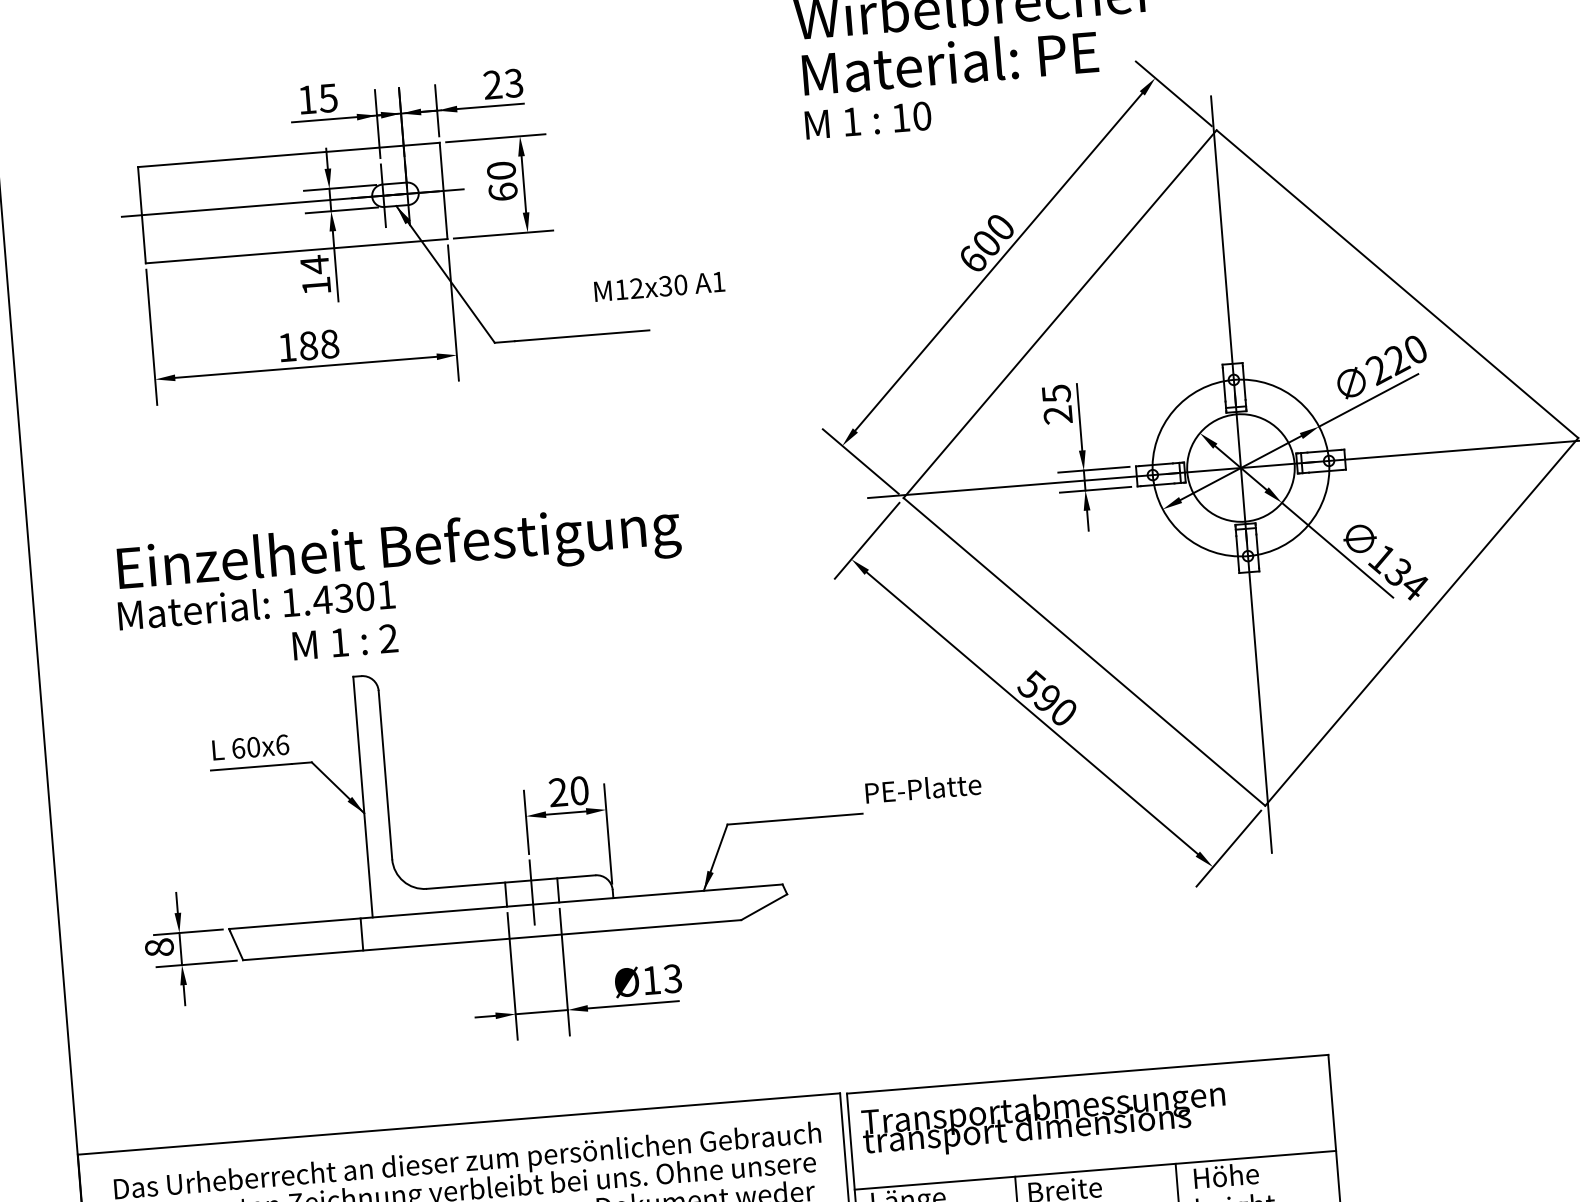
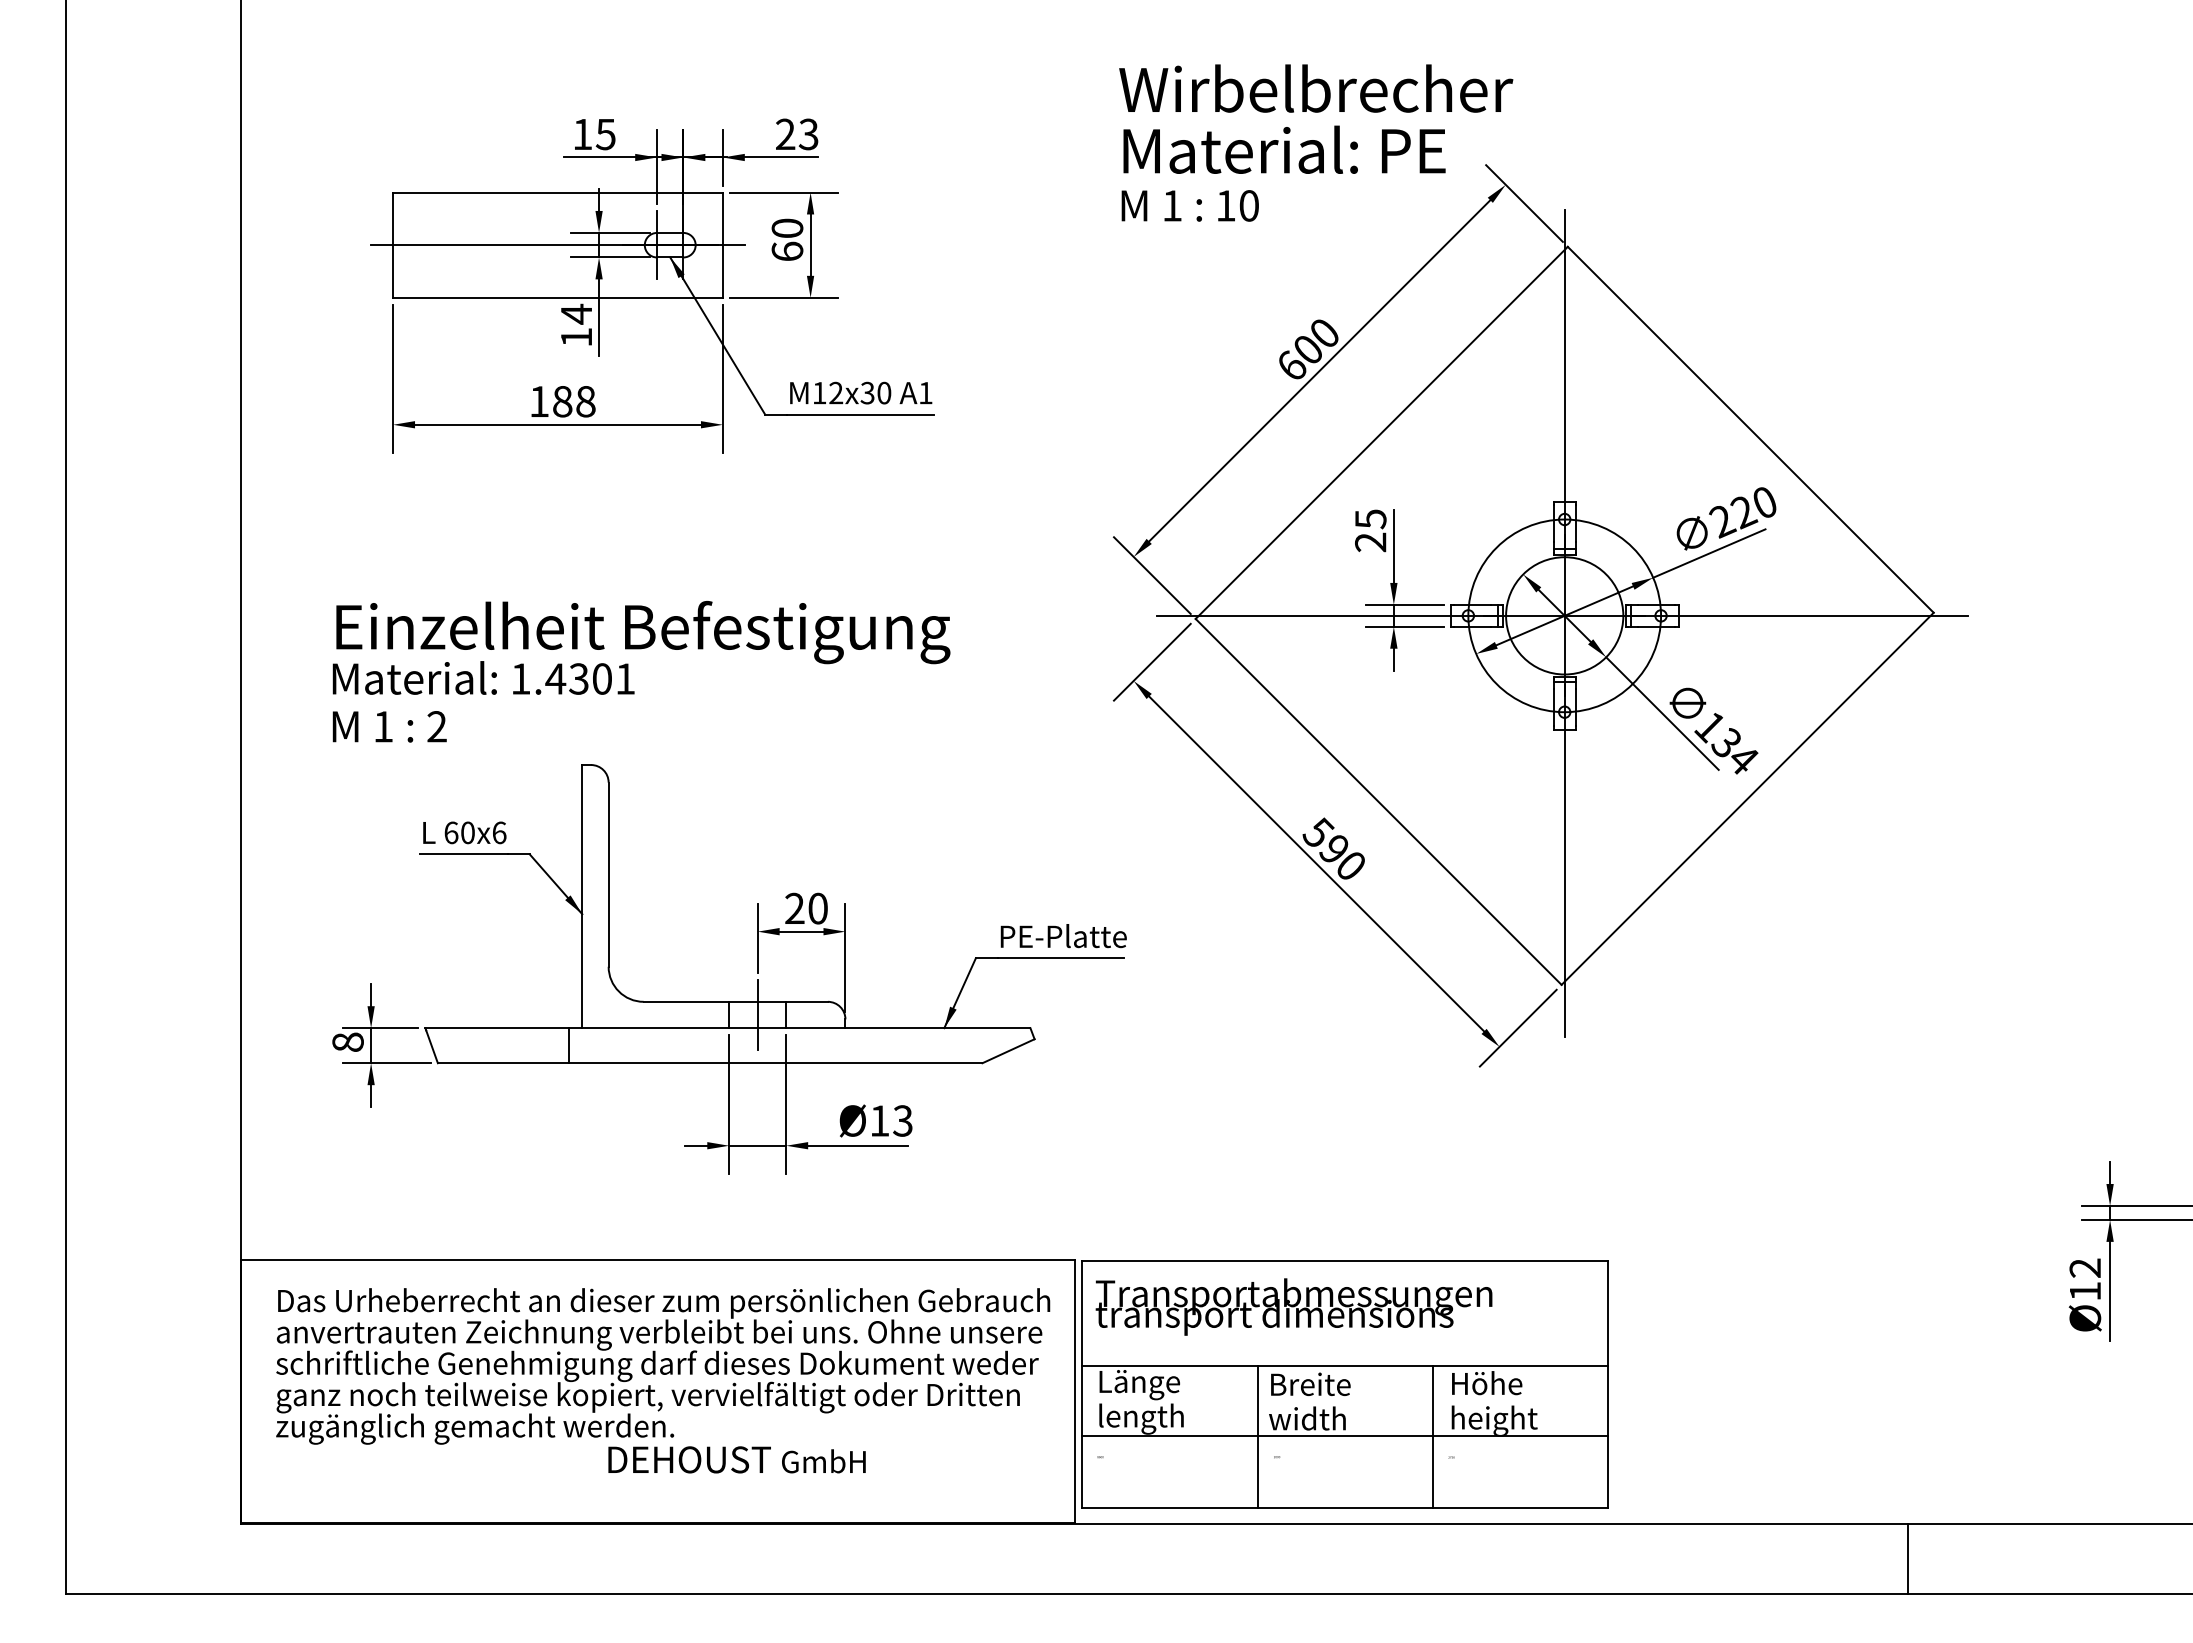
text: (659, 286) -> (861, 392), moved
text: (345, 641) -> (389, 726), moved
text: (923, 788) -> (1063, 936), moved

